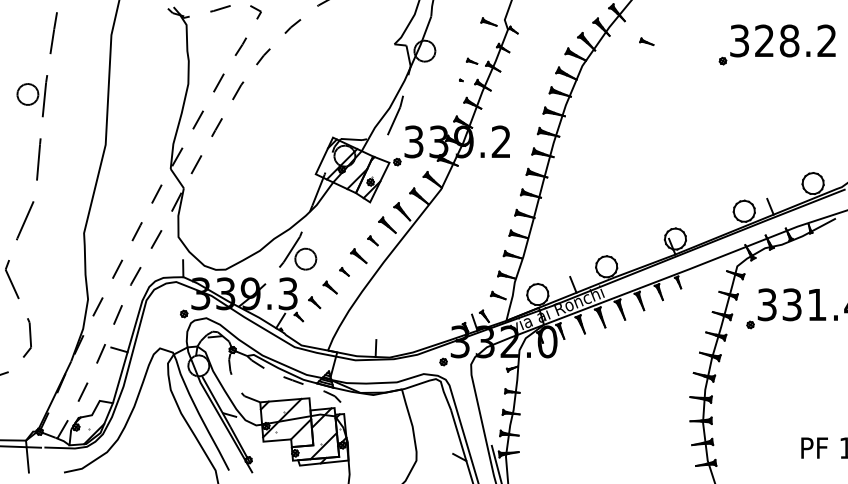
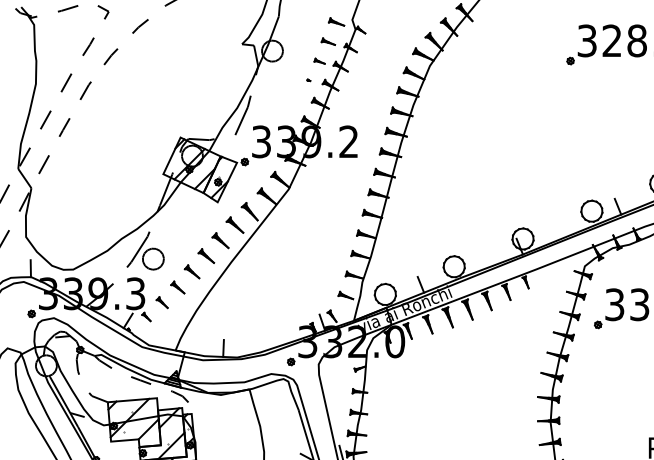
part: (646, 41) -> (328, 41), moved
part: (372, 240) -> (220, 240), size x1.67
part: (344, 271) -> (192, 271), size x1.67

